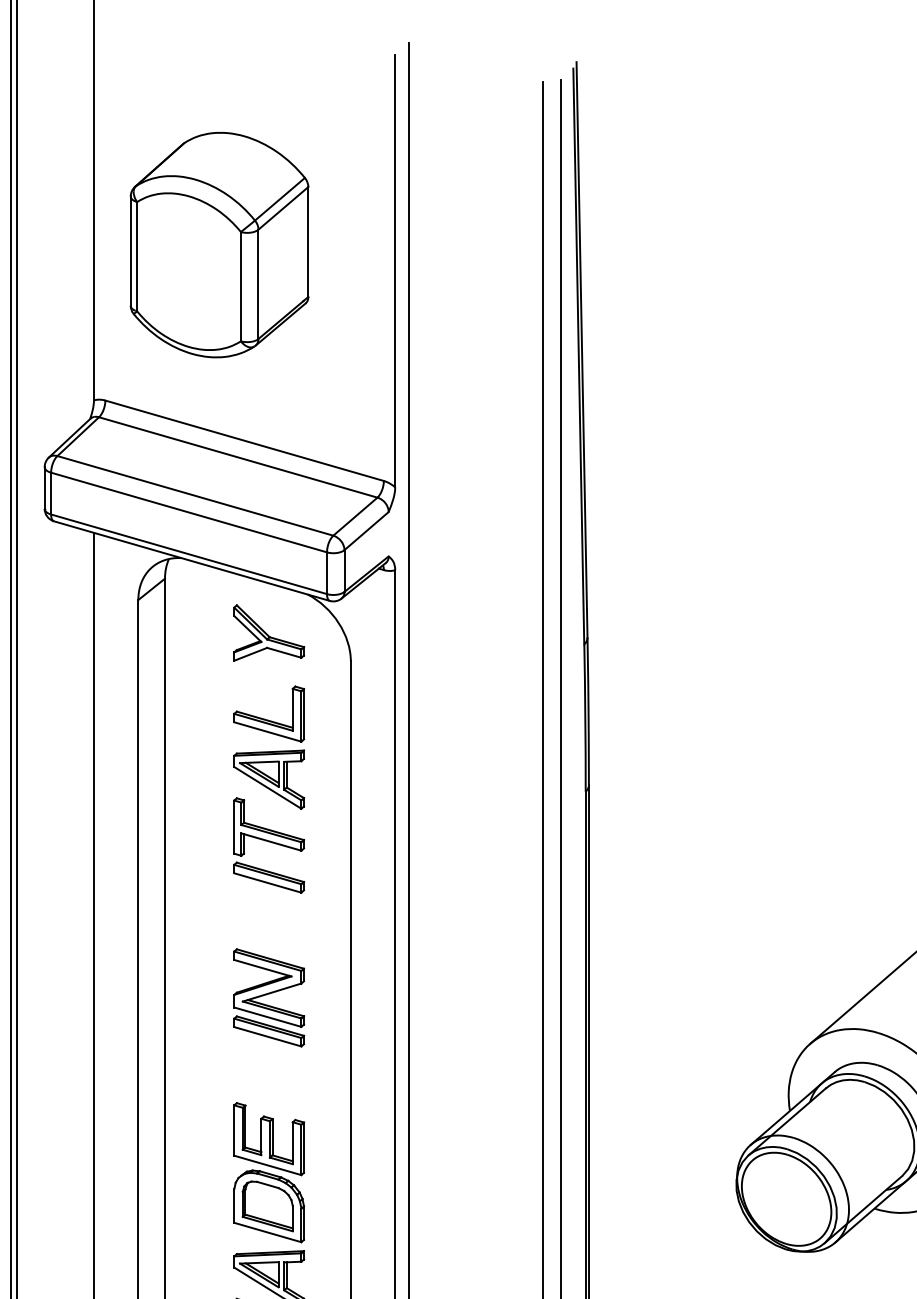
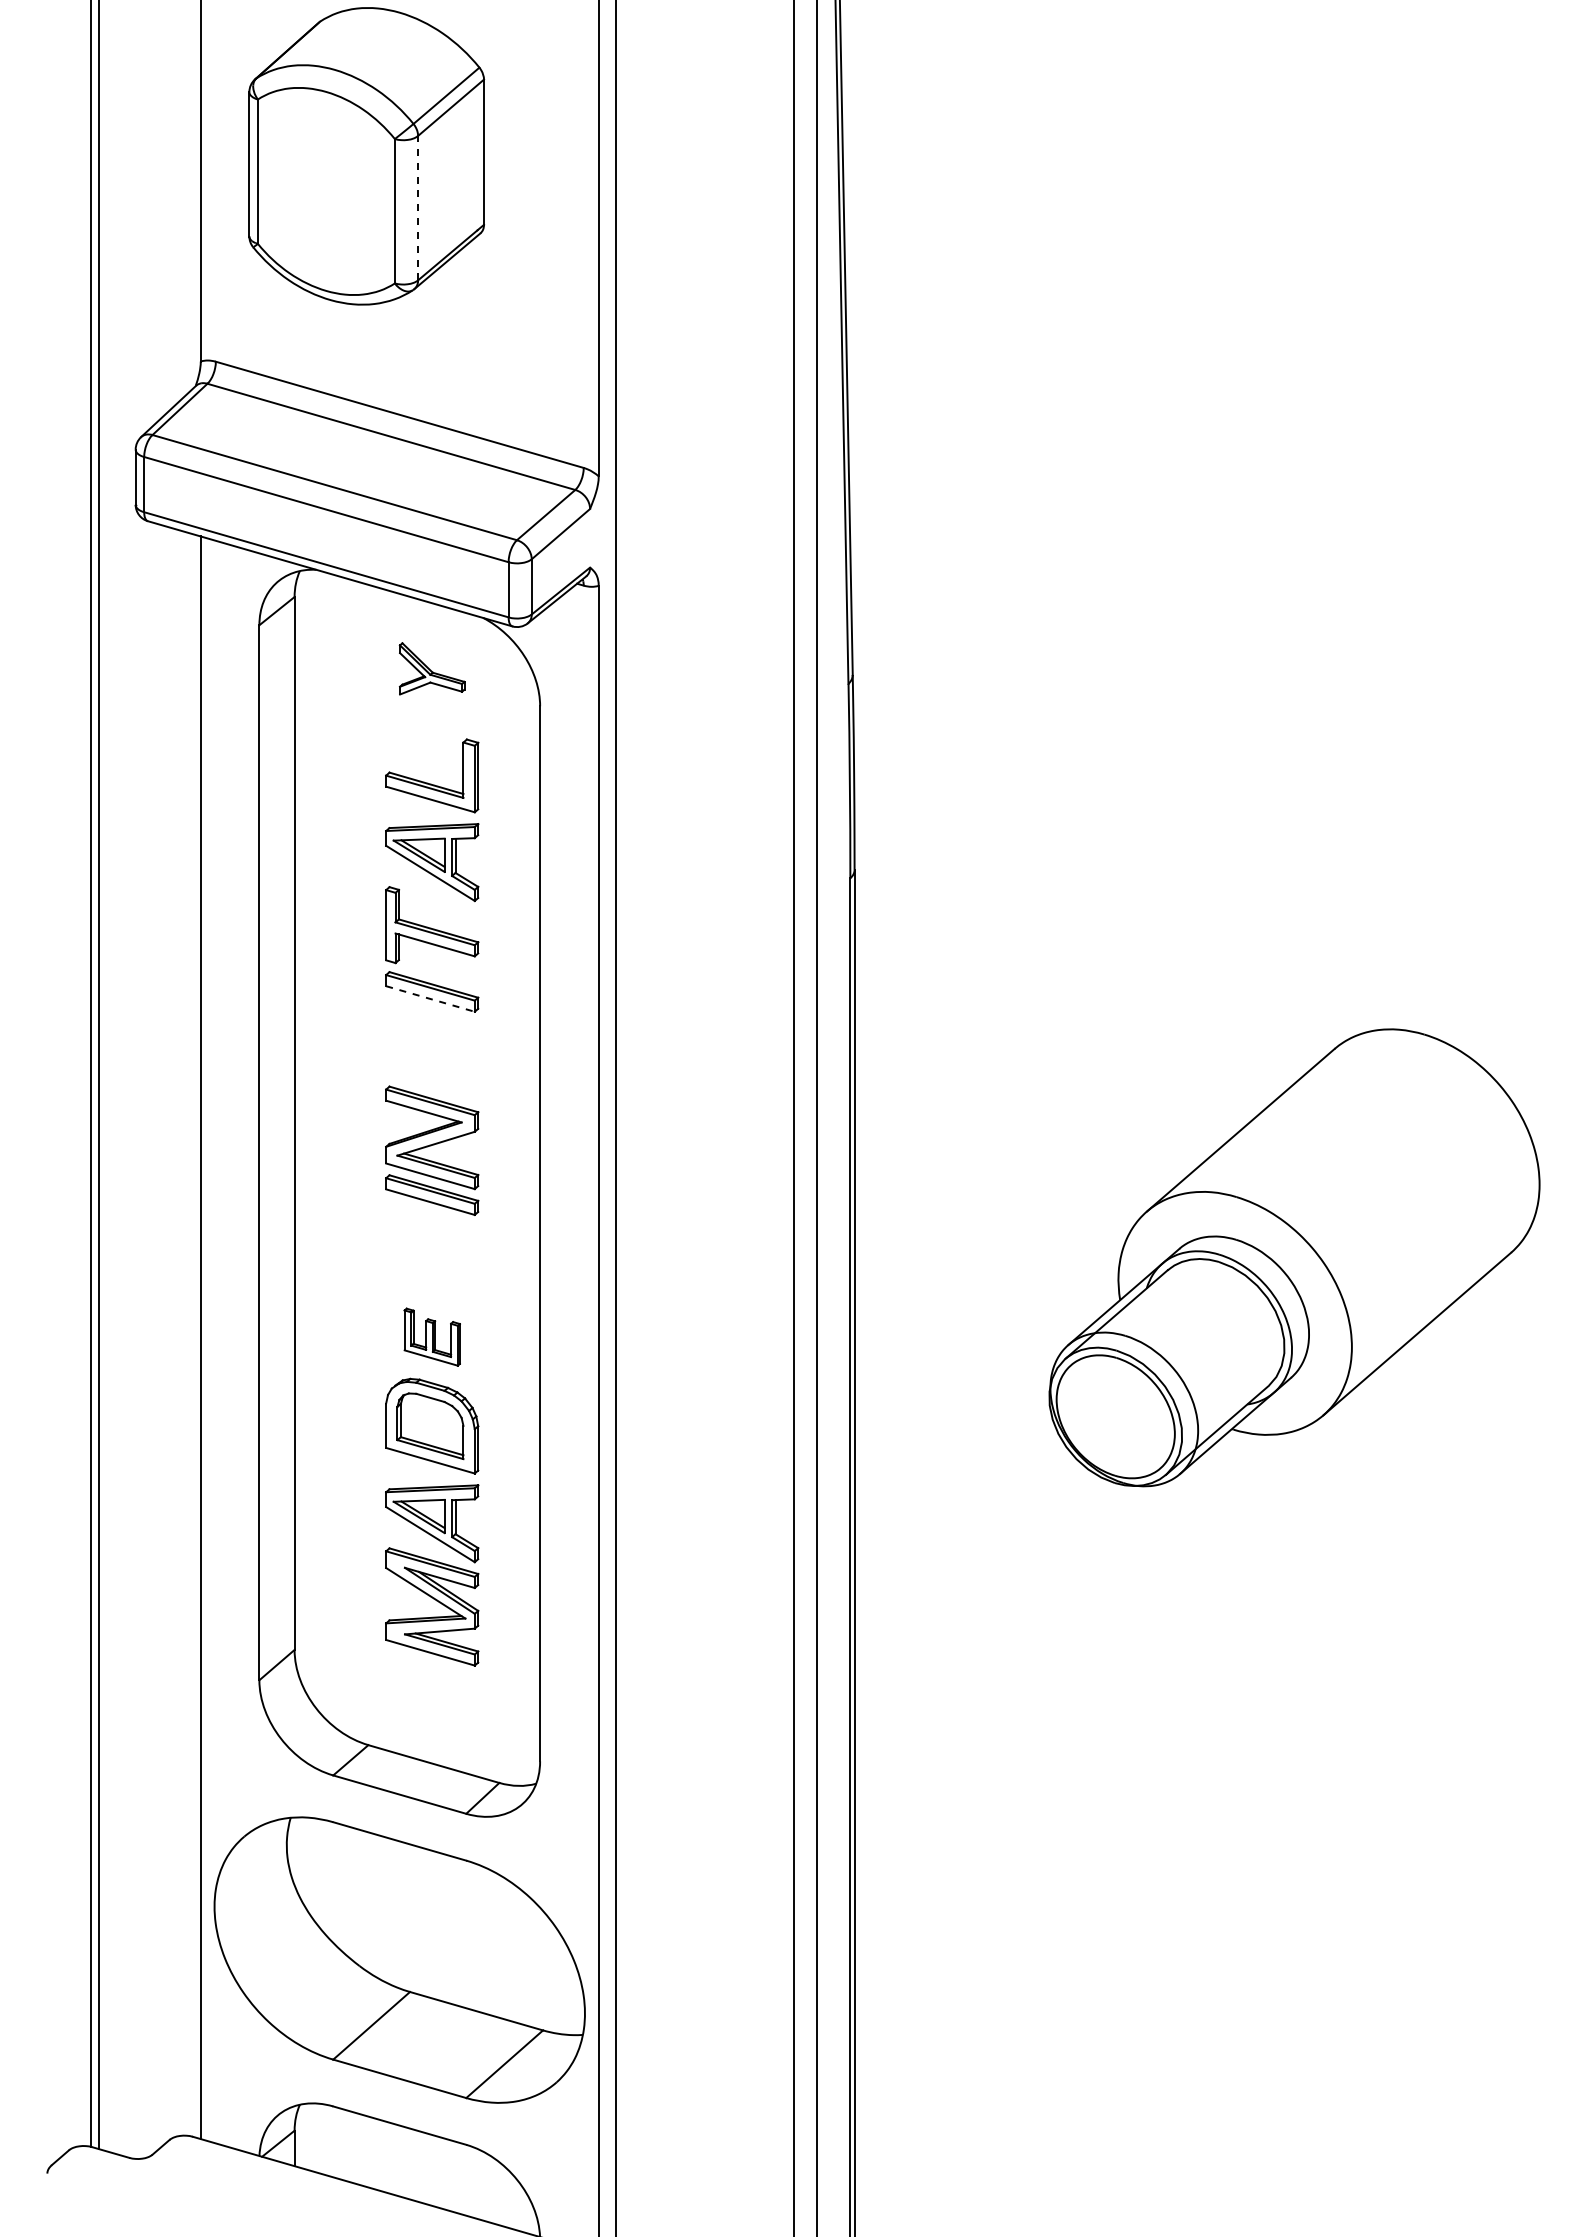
line: (258, 283) -> (418, 207), solid -> dashed
part: (269, 632) -> (432, 668), size x0.7
line: (267, 883) -> (430, 999), solid -> dashed
part: (269, 1138) -> (432, 1336), size x0.6

